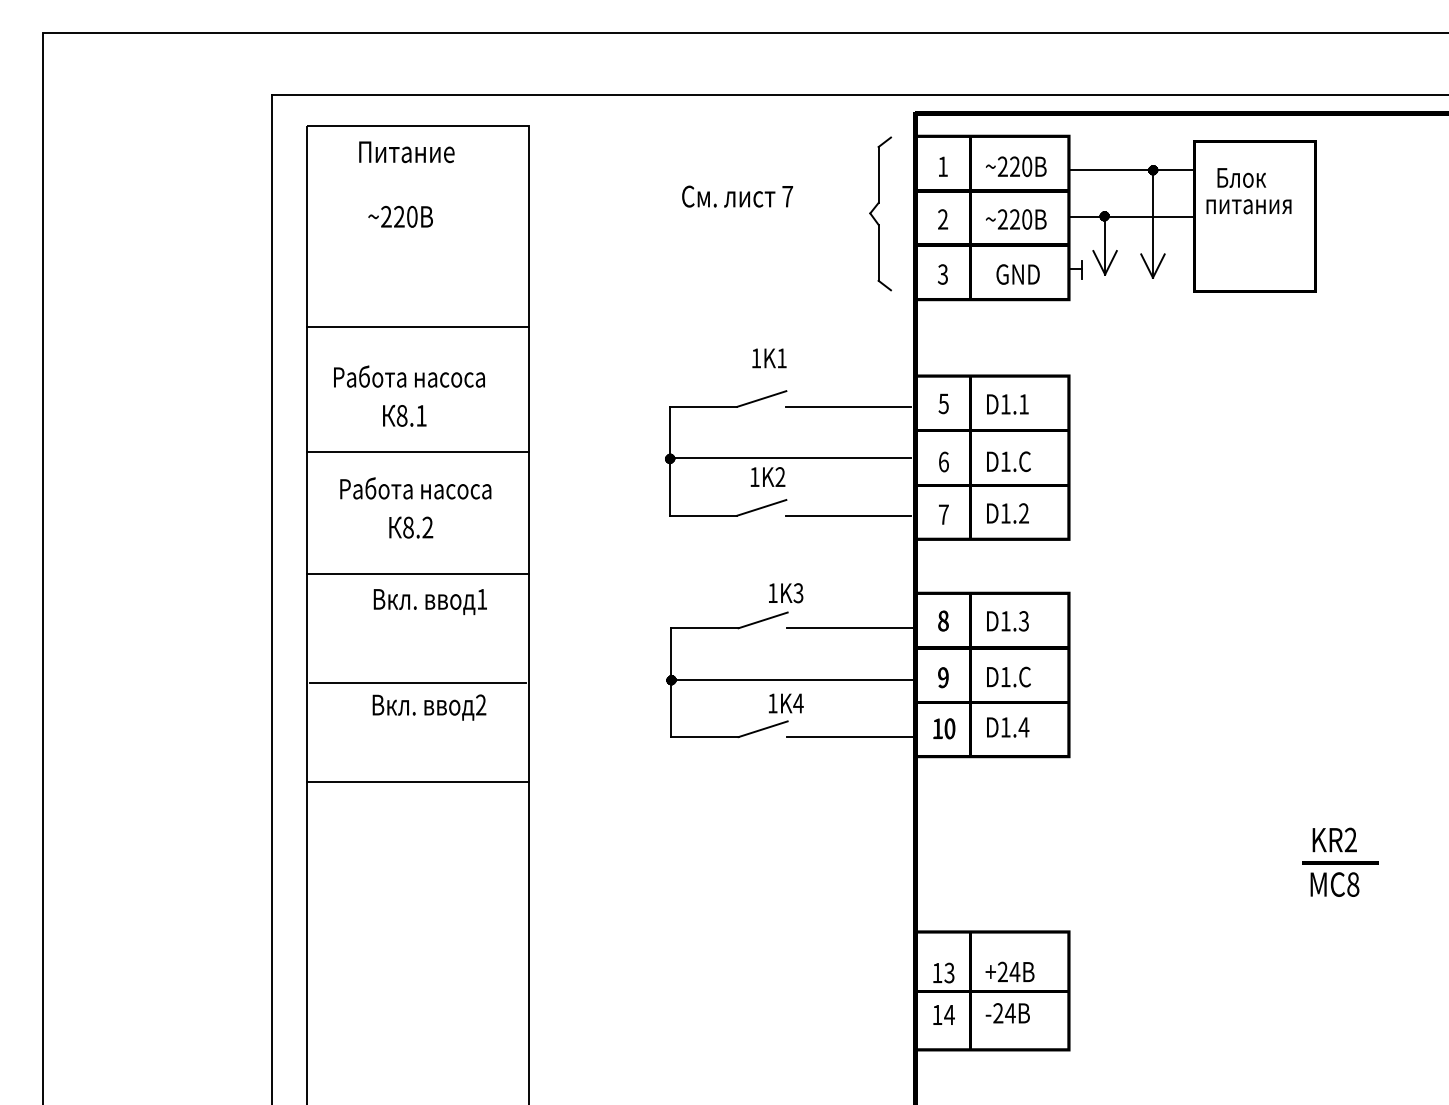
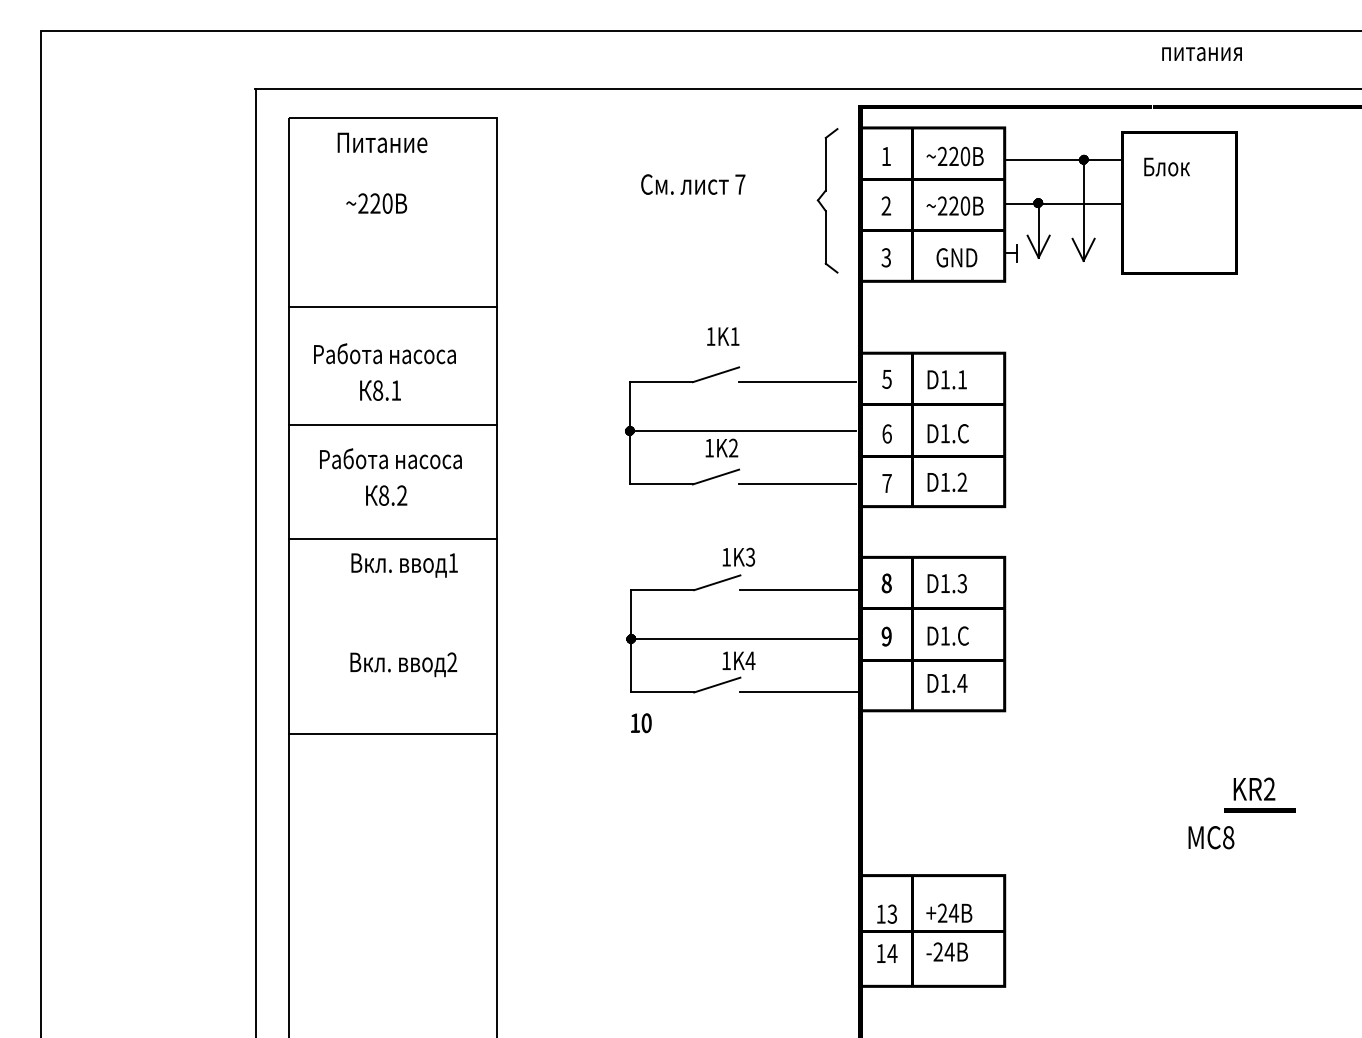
text: (1248, 206) -> (1201, 53), moved
line: (417, 682) -> (392, 641), removed
text: (944, 728) -> (641, 722), moved
text: (1334, 884) -> (1210, 837), moved

